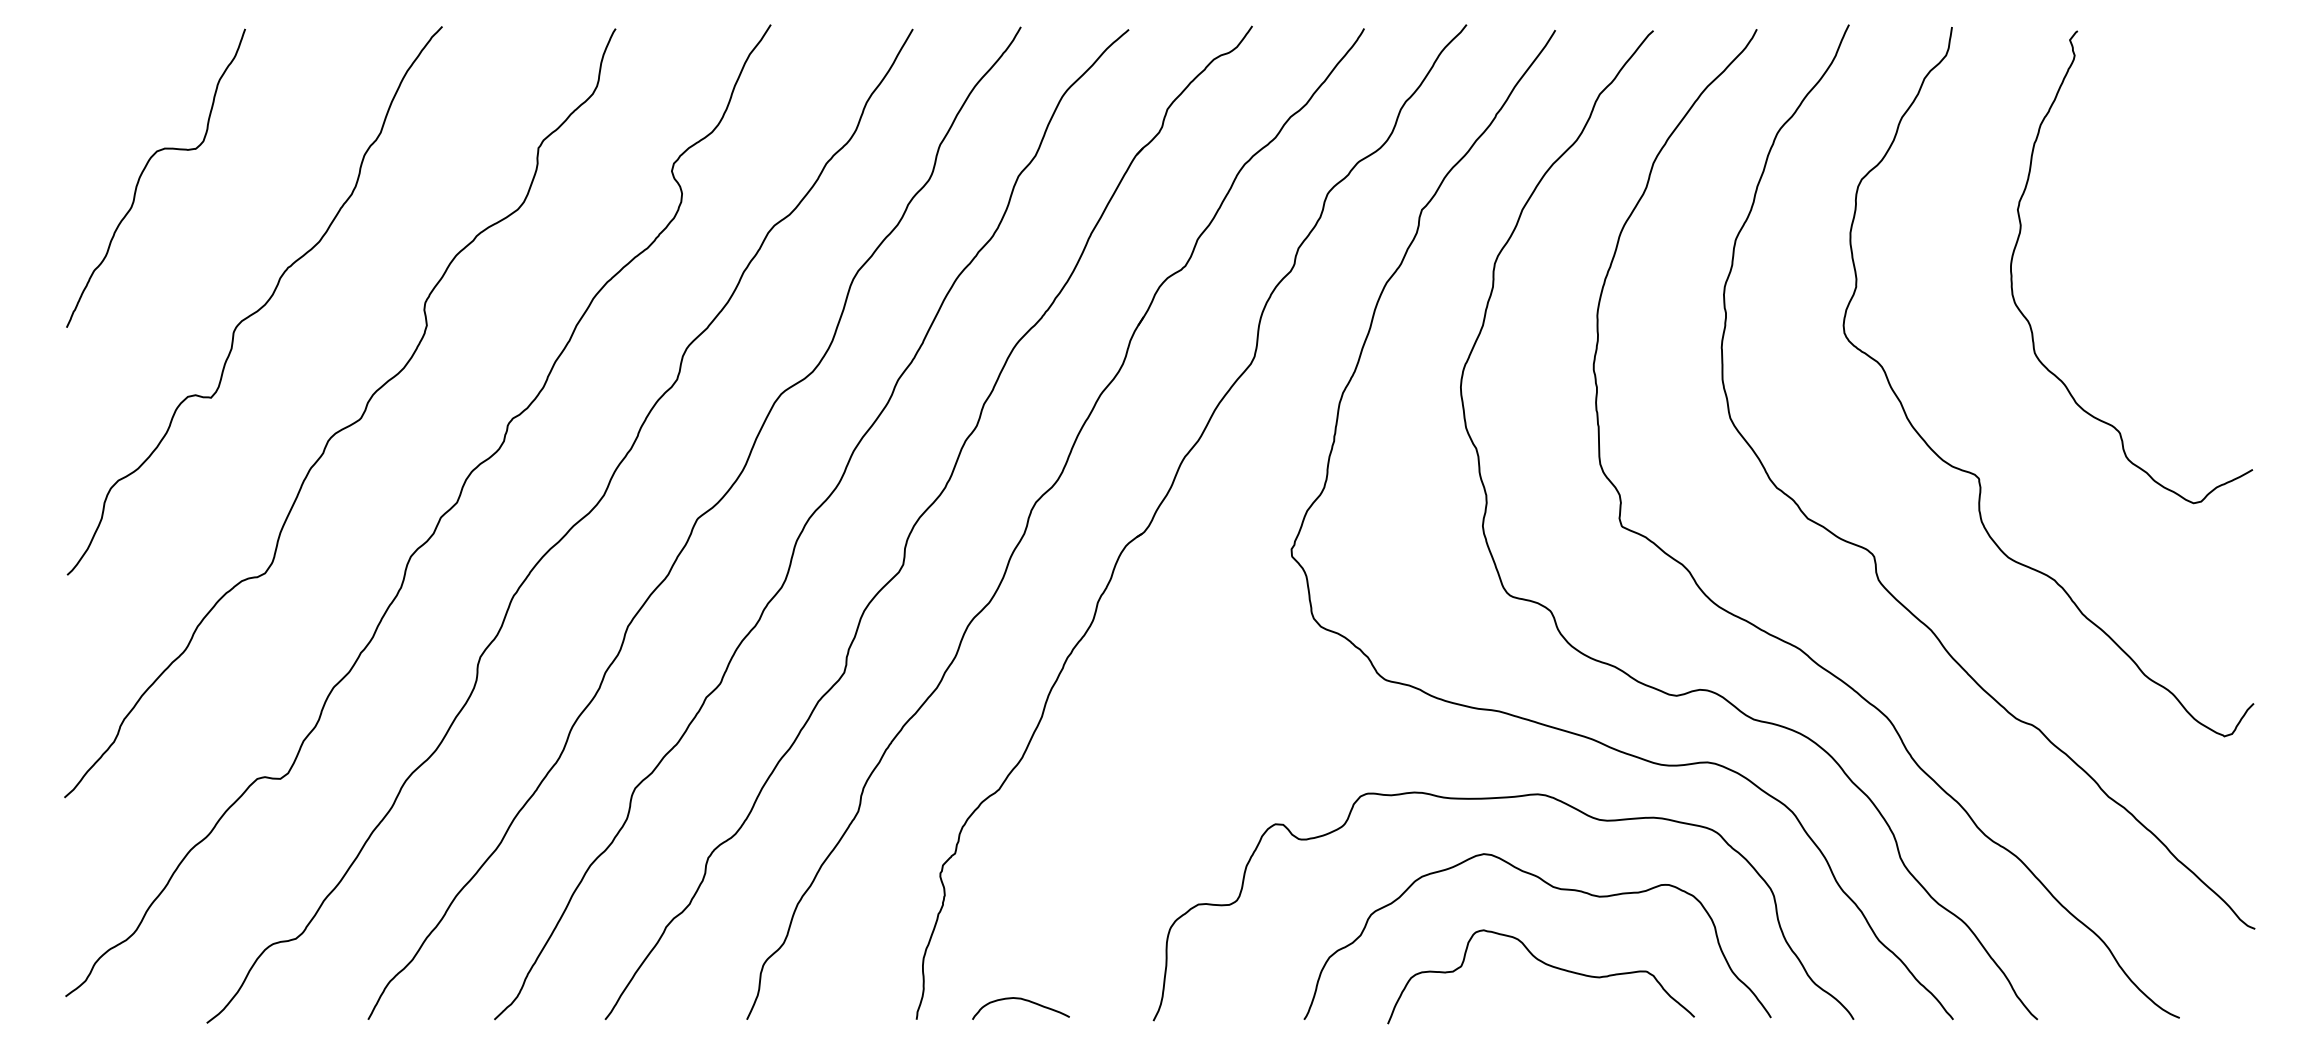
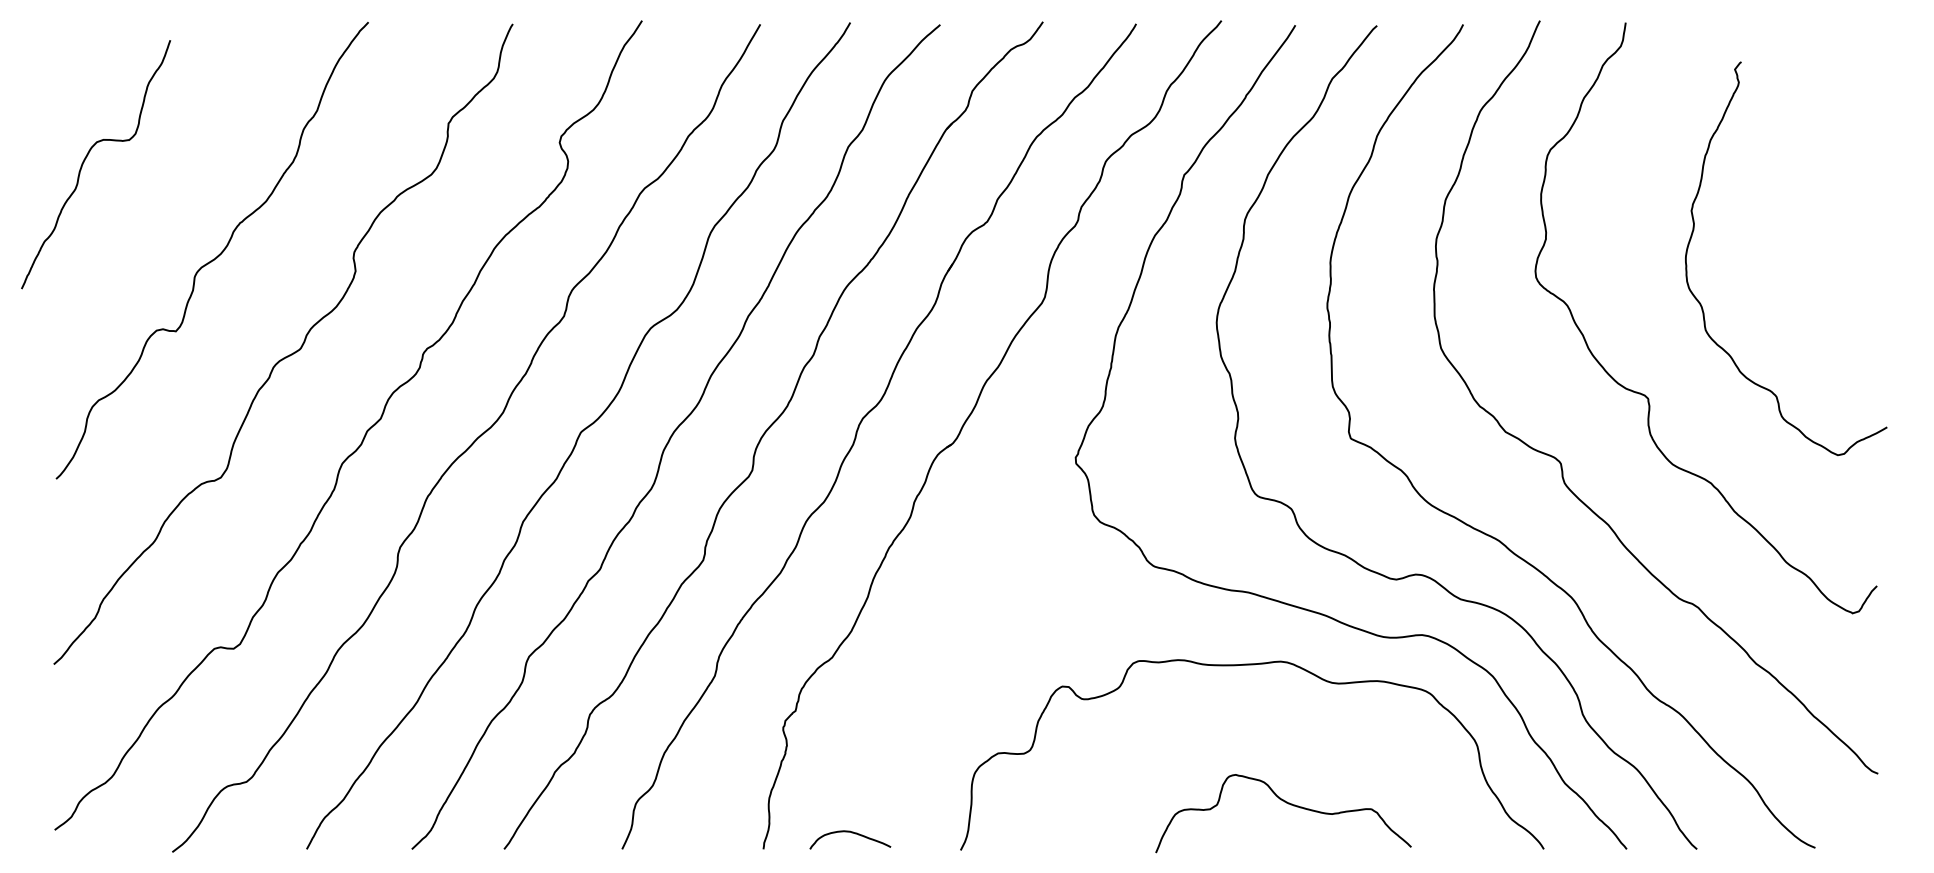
curve: (144, 170) -> (86, 158), moved
curve: (2021, 233) -> (1694, 230), moved
curve: (1551, 887) -> (1292, 739), removed

